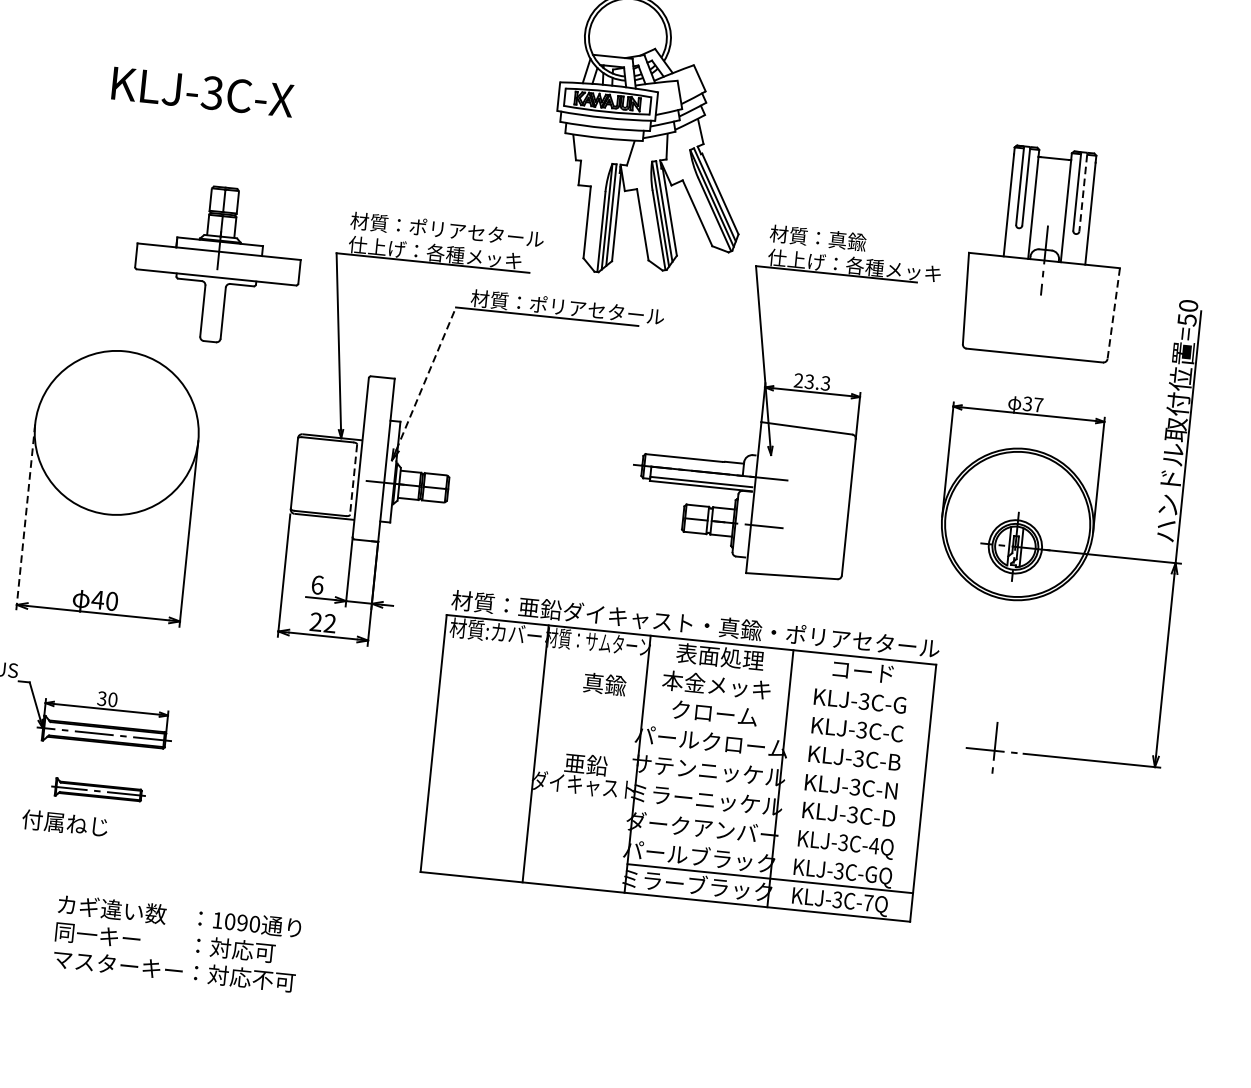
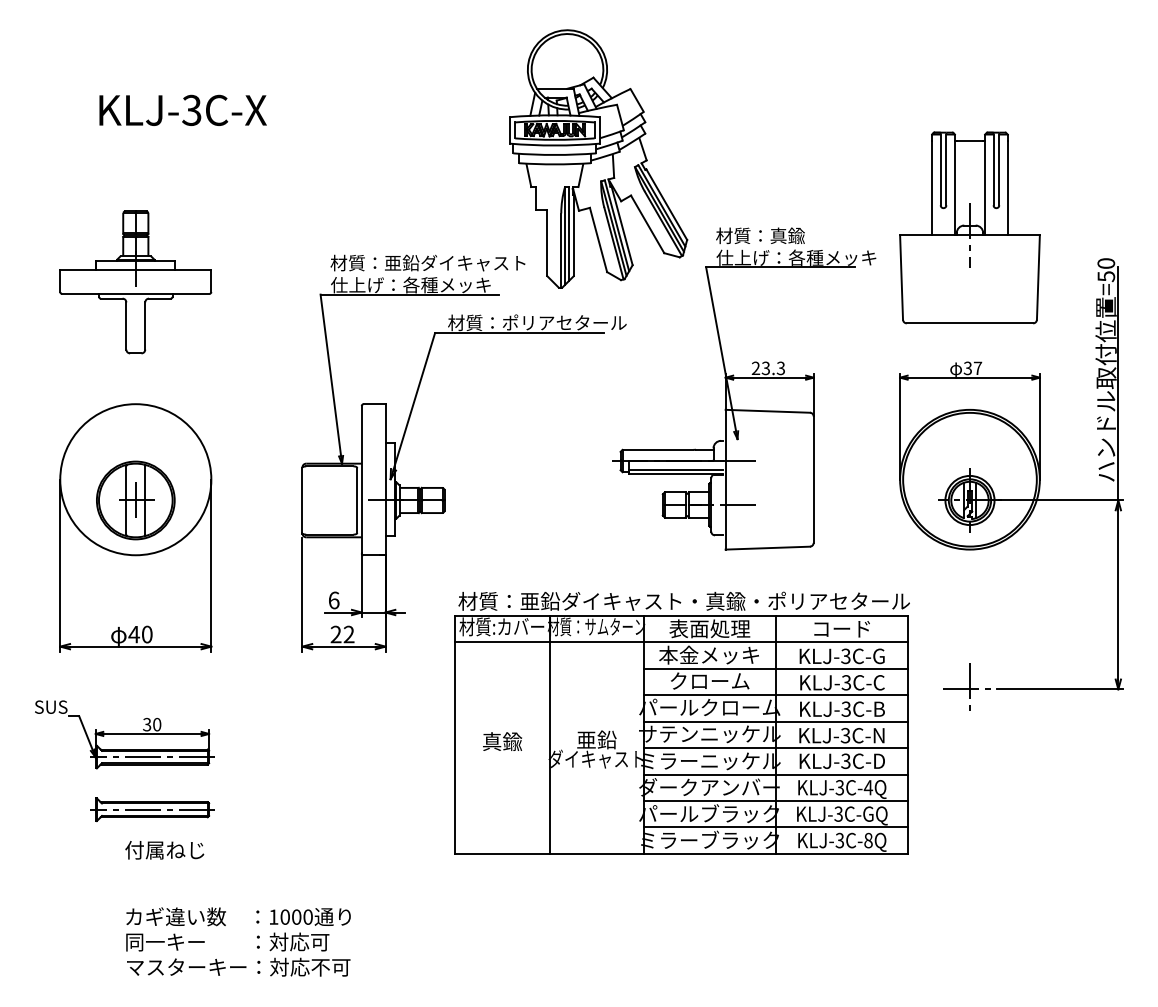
text: (202, 91) -> (182, 109), moved
line: (1083, 193) -> (999, 170), dashed -> solid
text: (485, 233) -> (455, 262), 材質：ポリアセタール -> 材質：亜鉛ダイキャスト
part: (217, 265) -> (135, 282), moved
line: (1113, 314) -> (1038, 278), dashed -> solid
line: (426, 379) -> (414, 401), dashed -> solid
part: (114, 455) -> (135, 500), added
line: (353, 479) -> (357, 500), dashed -> solid
line: (25, 517) -> (60, 565), dashed -> solid
line: (688, 668) -> (681, 642), added
text: (604, 684) -> (502, 741), moved
line: (787, 707) -> (776, 668), added
line: (785, 736) -> (776, 695), added
line: (782, 764) -> (776, 721), added
part: (98, 790) -> (152, 809), size x1.43
line: (779, 793) -> (776, 748), added
line: (776, 821) -> (776, 774), added
text: (64, 823) -> (164, 850), moved
line: (773, 849) -> (776, 800), added
text: (868, 902) -> (868, 840), KLJ-3C-7Q -> KLJ-3C-8Q
text: (242, 922) -> (296, 916), 1090 -> 1000

